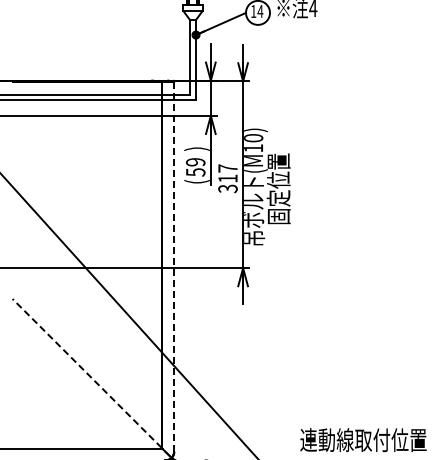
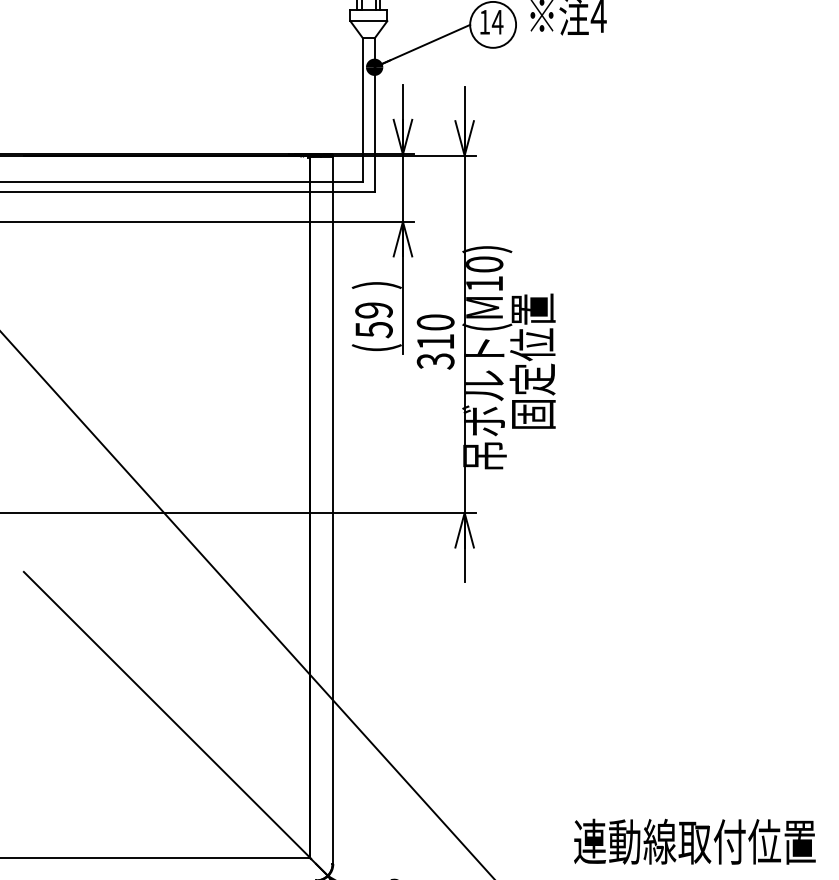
text: (227, 168) -> (434, 322), 317 -> 310
line: (174, 266) -> (333, 509), dashed -> solid
line: (86, 373) -> (165, 714), dashed -> solid

